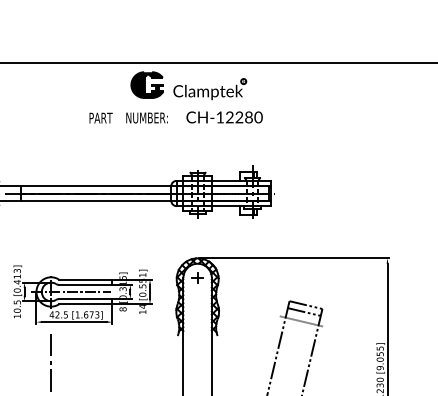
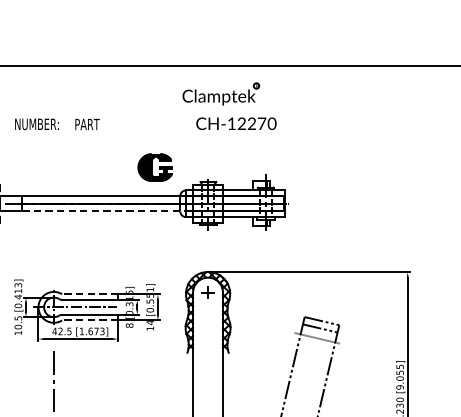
part: (146, 84) -> (154, 166), moved
text: (100, 117) -> (86, 123), moved
text: (146, 117) -> (36, 123), moved
text: (249, 117) -> (262, 123), CH-12280 -> CH-12270
line: (102, 200) -> (107, 211), solid -> dashed
line: (85, 279) -> (90, 294), solid -> dashed
line: (85, 304) -> (90, 320), solid -> dashed

